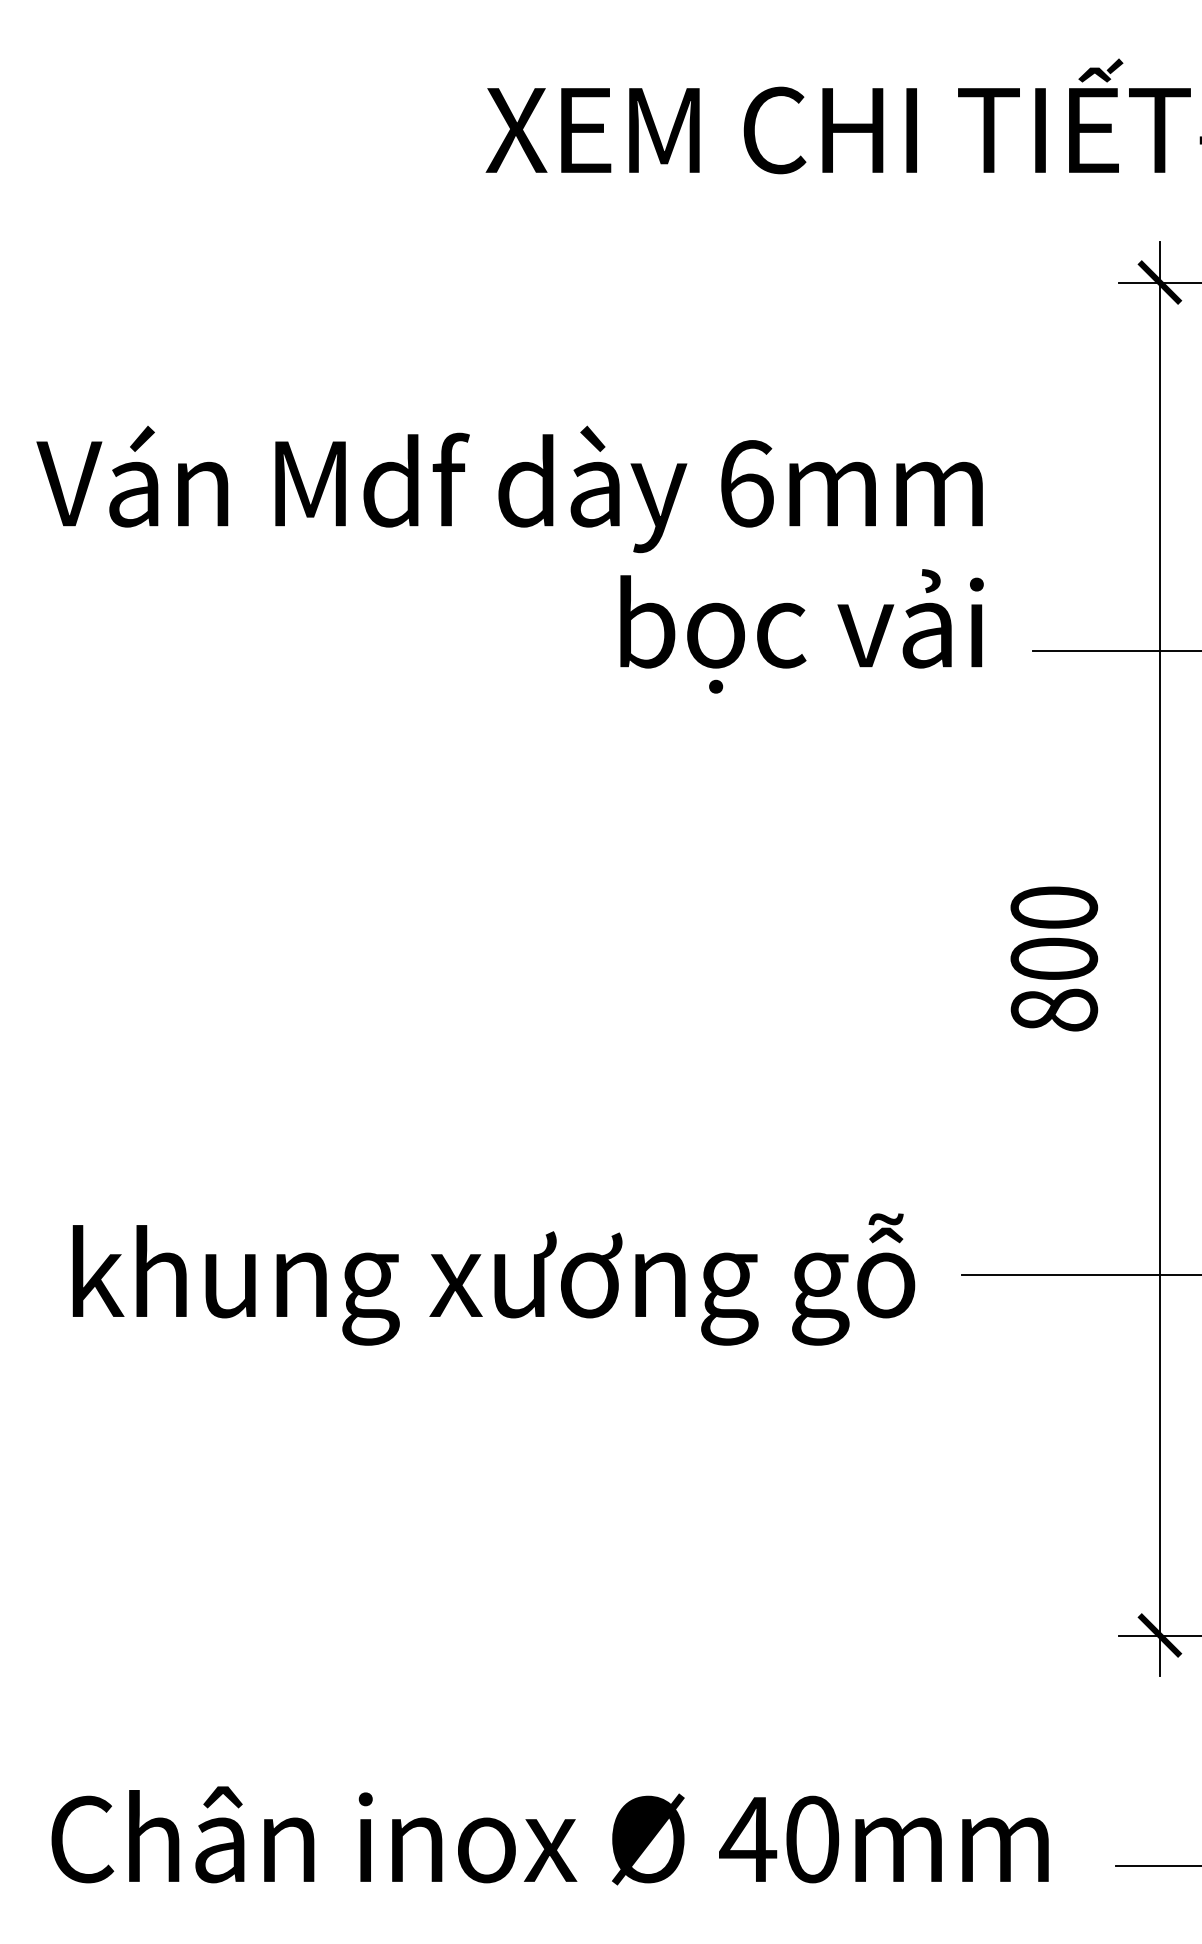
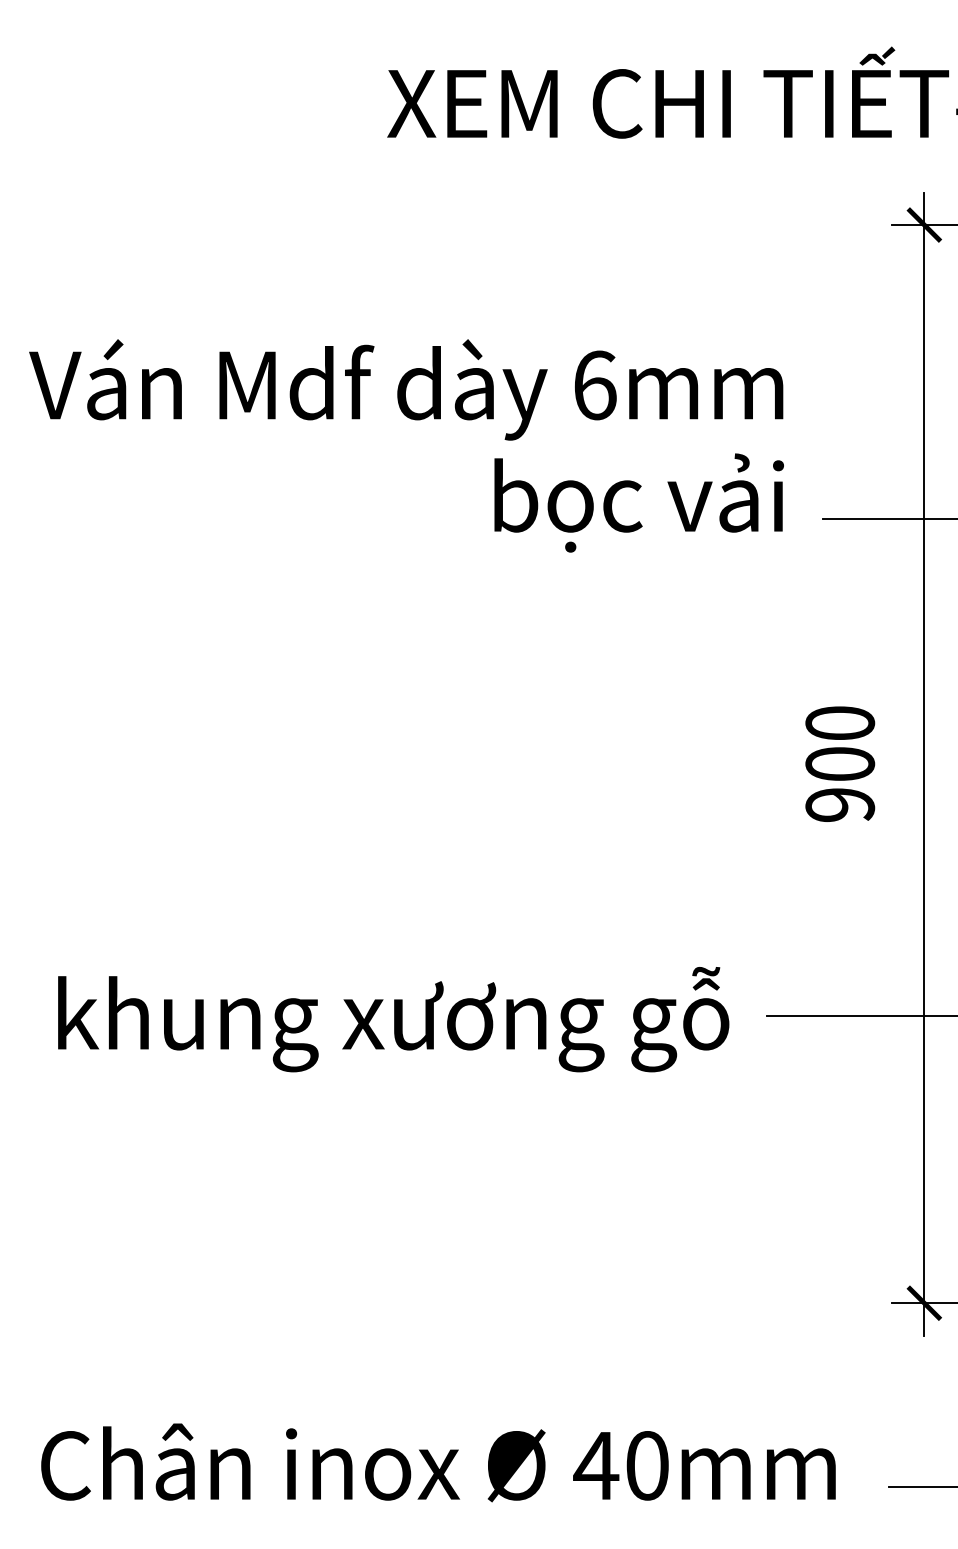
text: (1054, 1009) -> (840, 804), 800 -> 900

